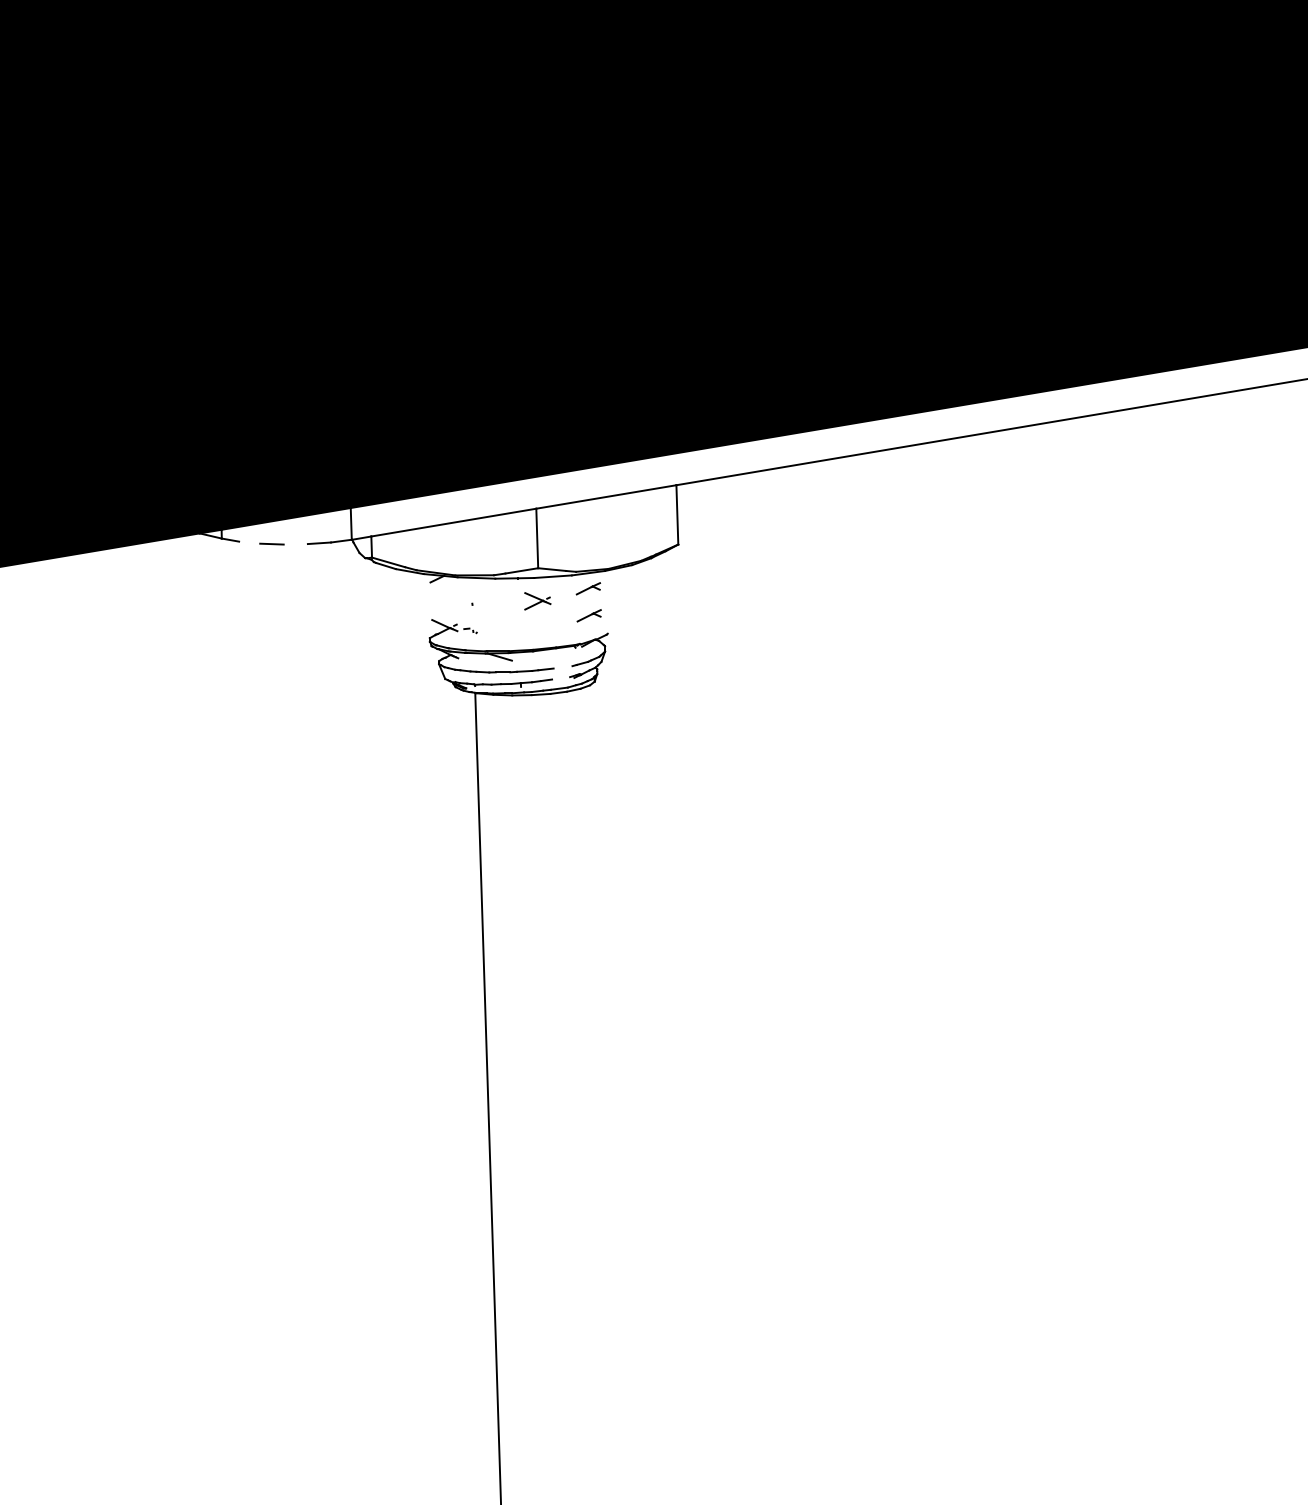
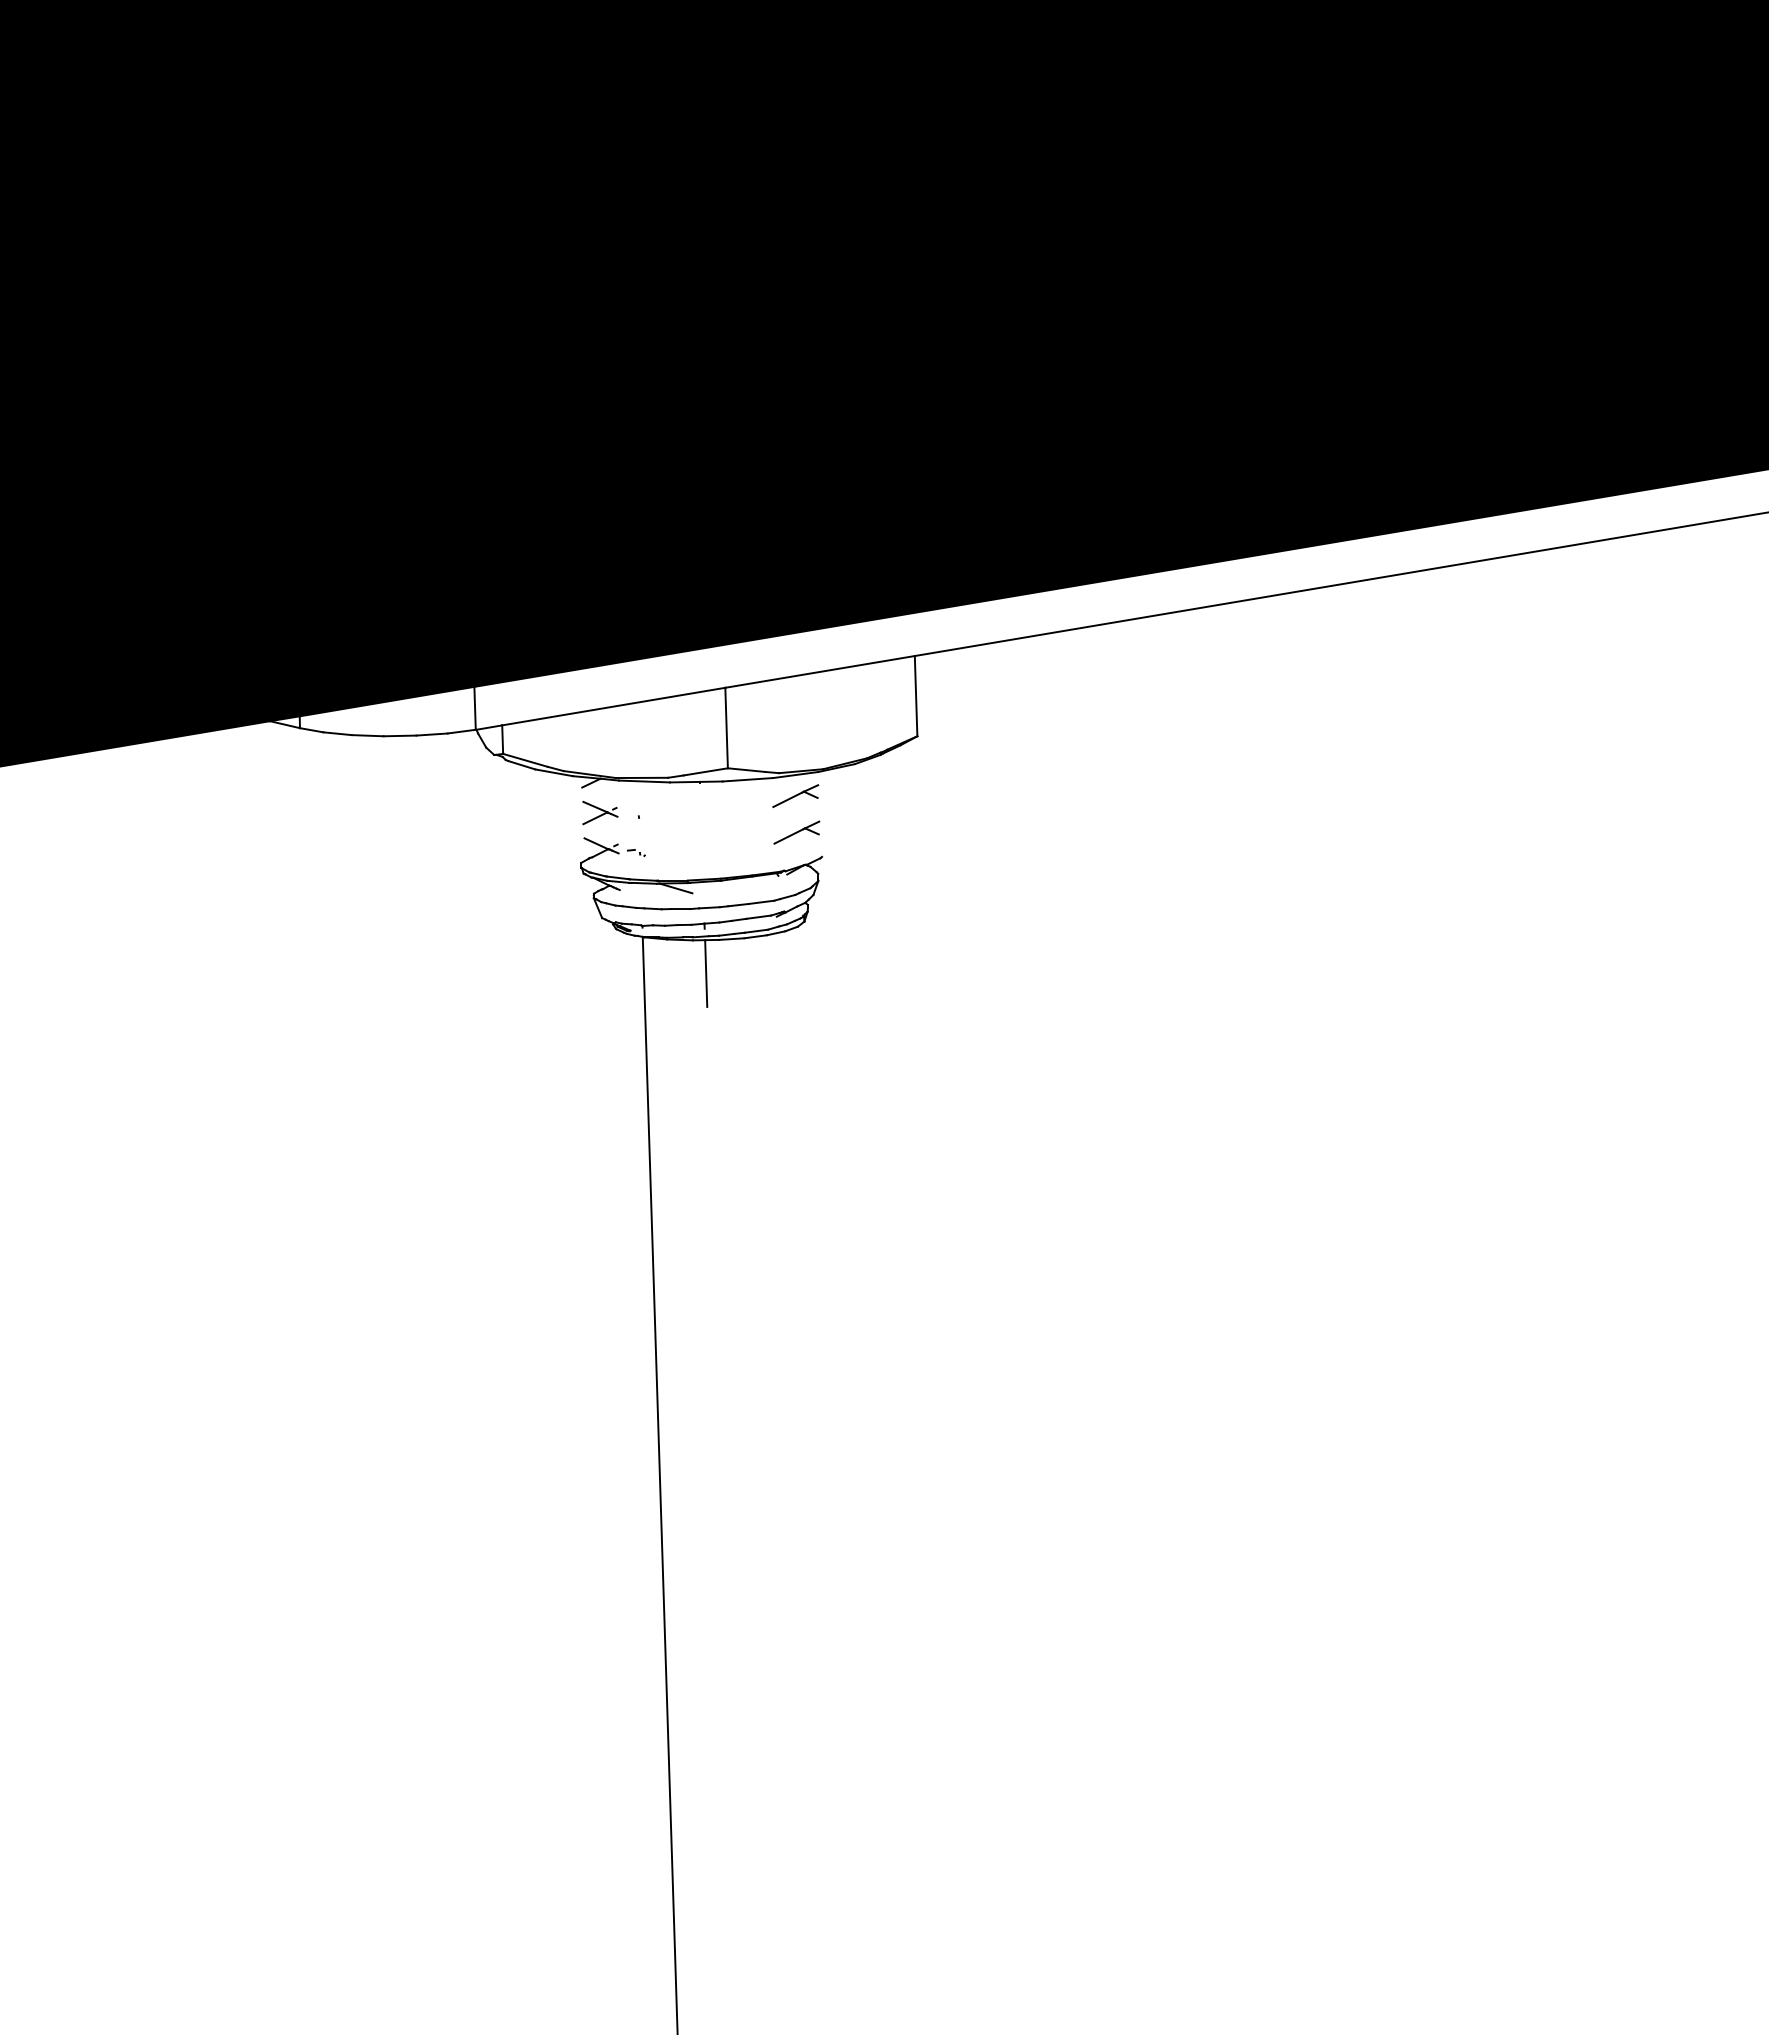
line: (249, 542) -> (337, 733), added
line: (295, 543) -> (399, 735), added
part: (588, 588) -> (795, 795), size x1.43
part: (537, 601) -> (600, 813), moved
part: (588, 615) -> (796, 832), size x1.43
line: (563, 666) -> (761, 901), added
line: (560, 677) -> (758, 916), added
line: (522, 719) -> (706, 973), added

